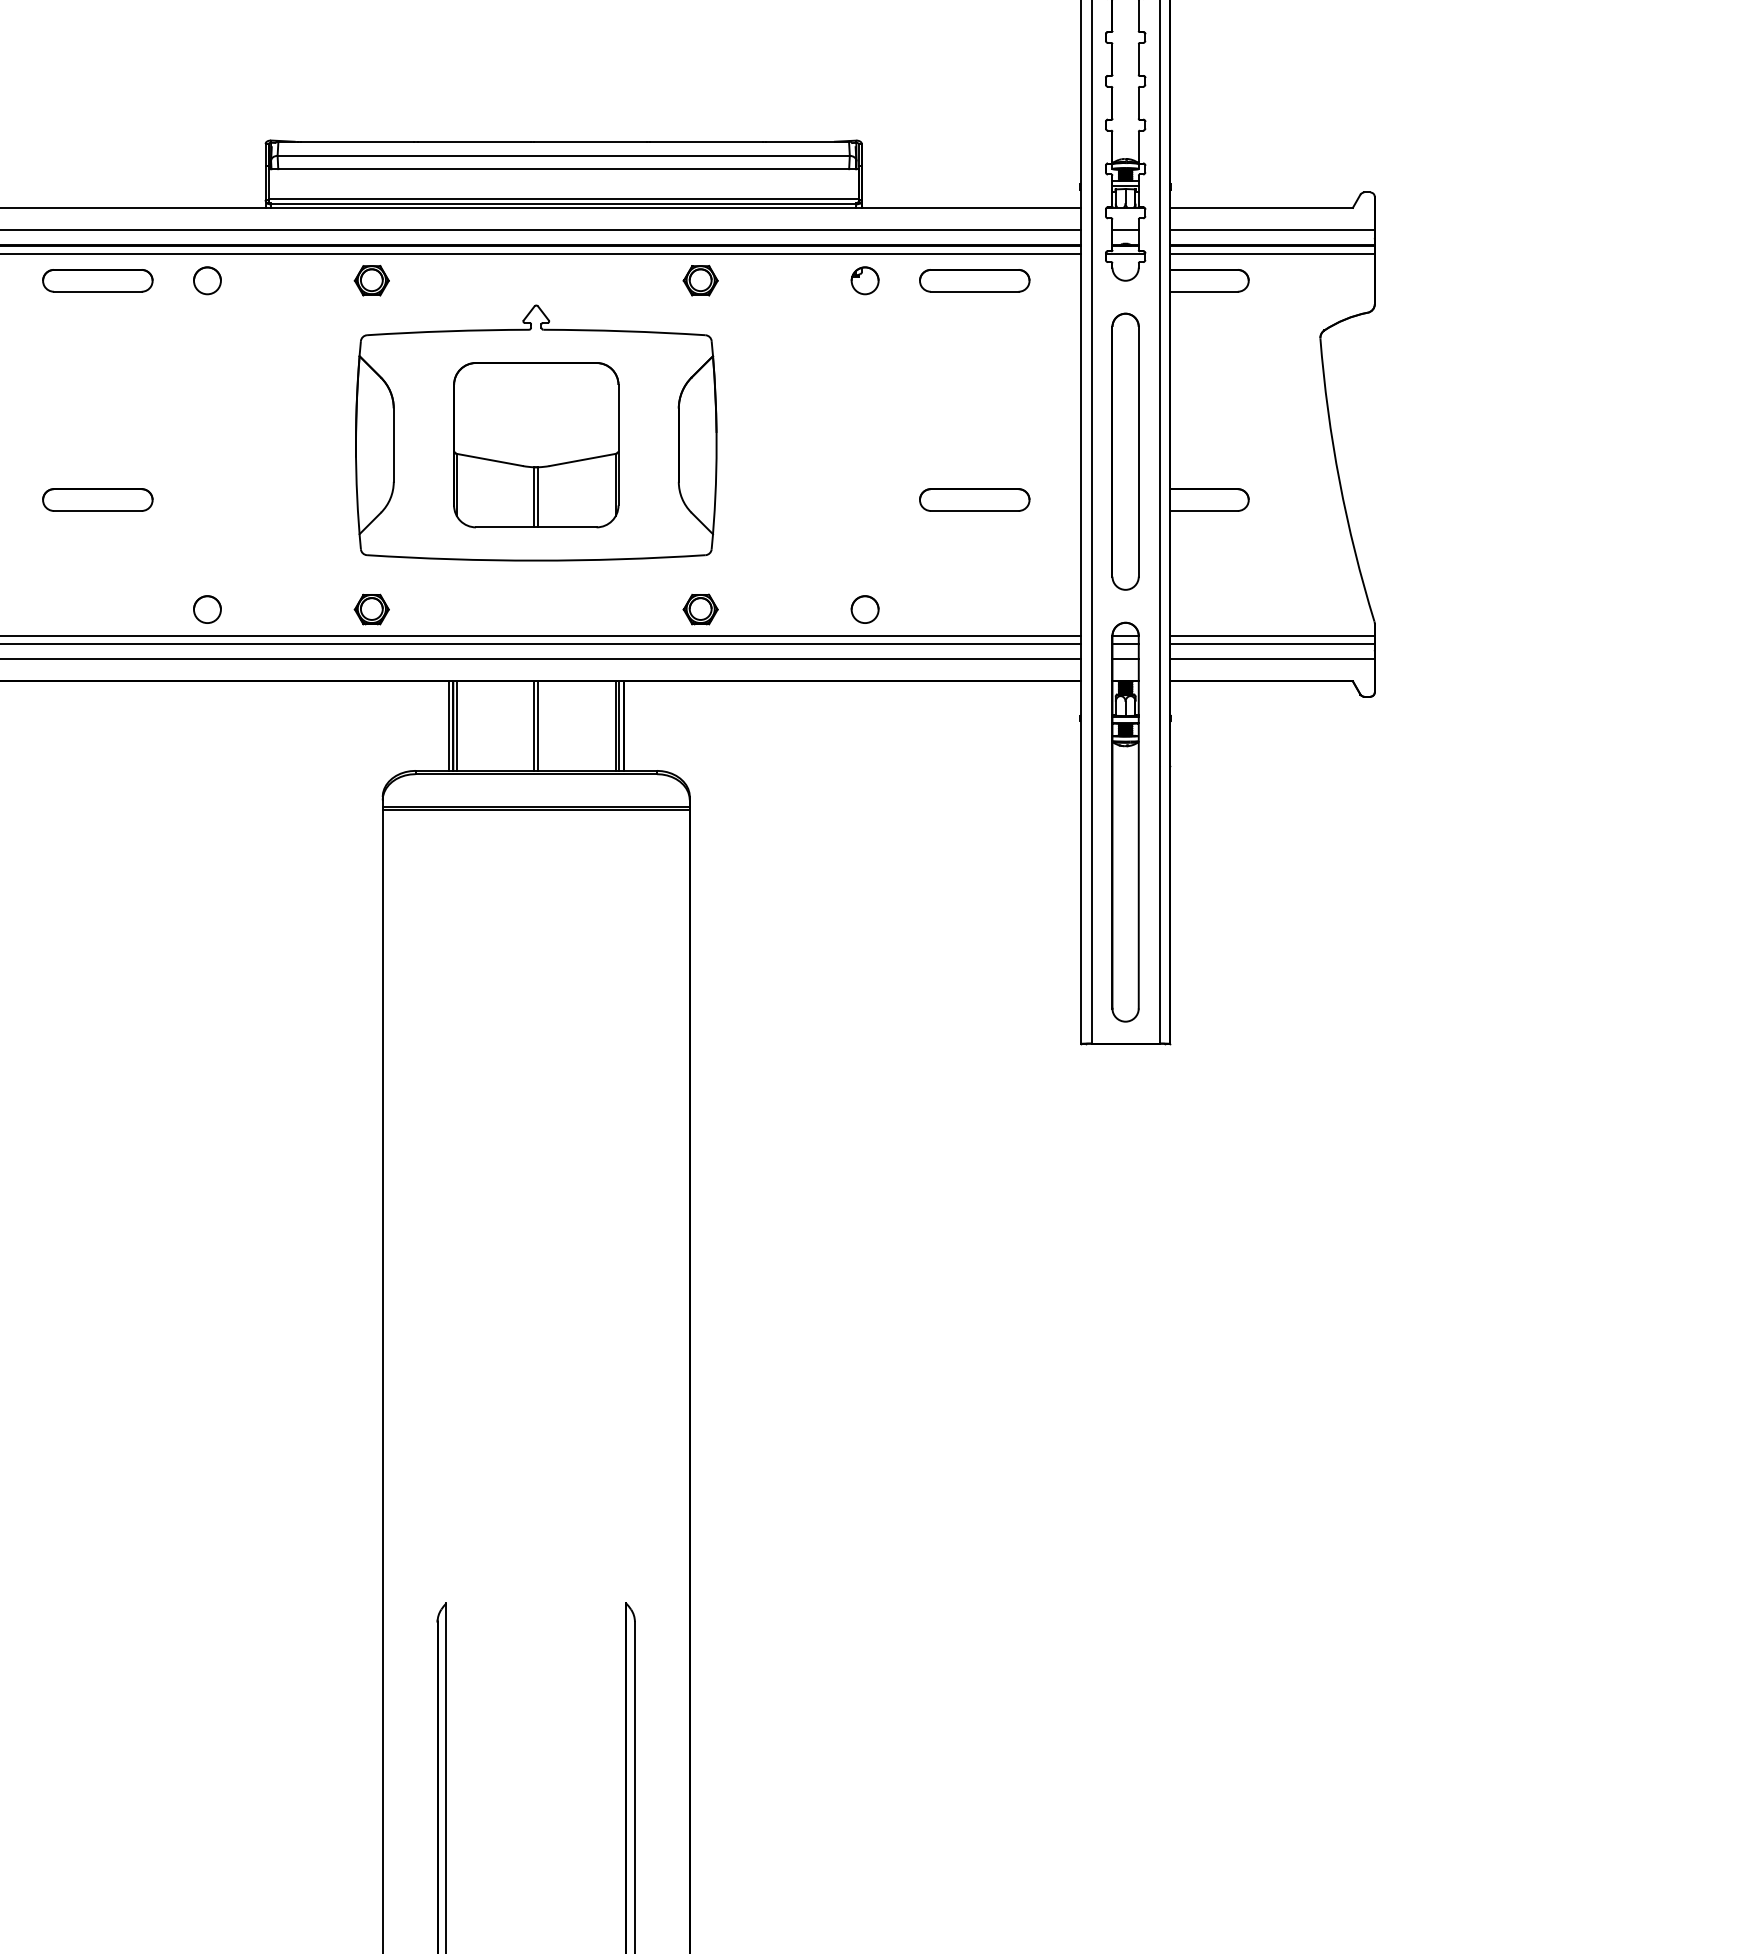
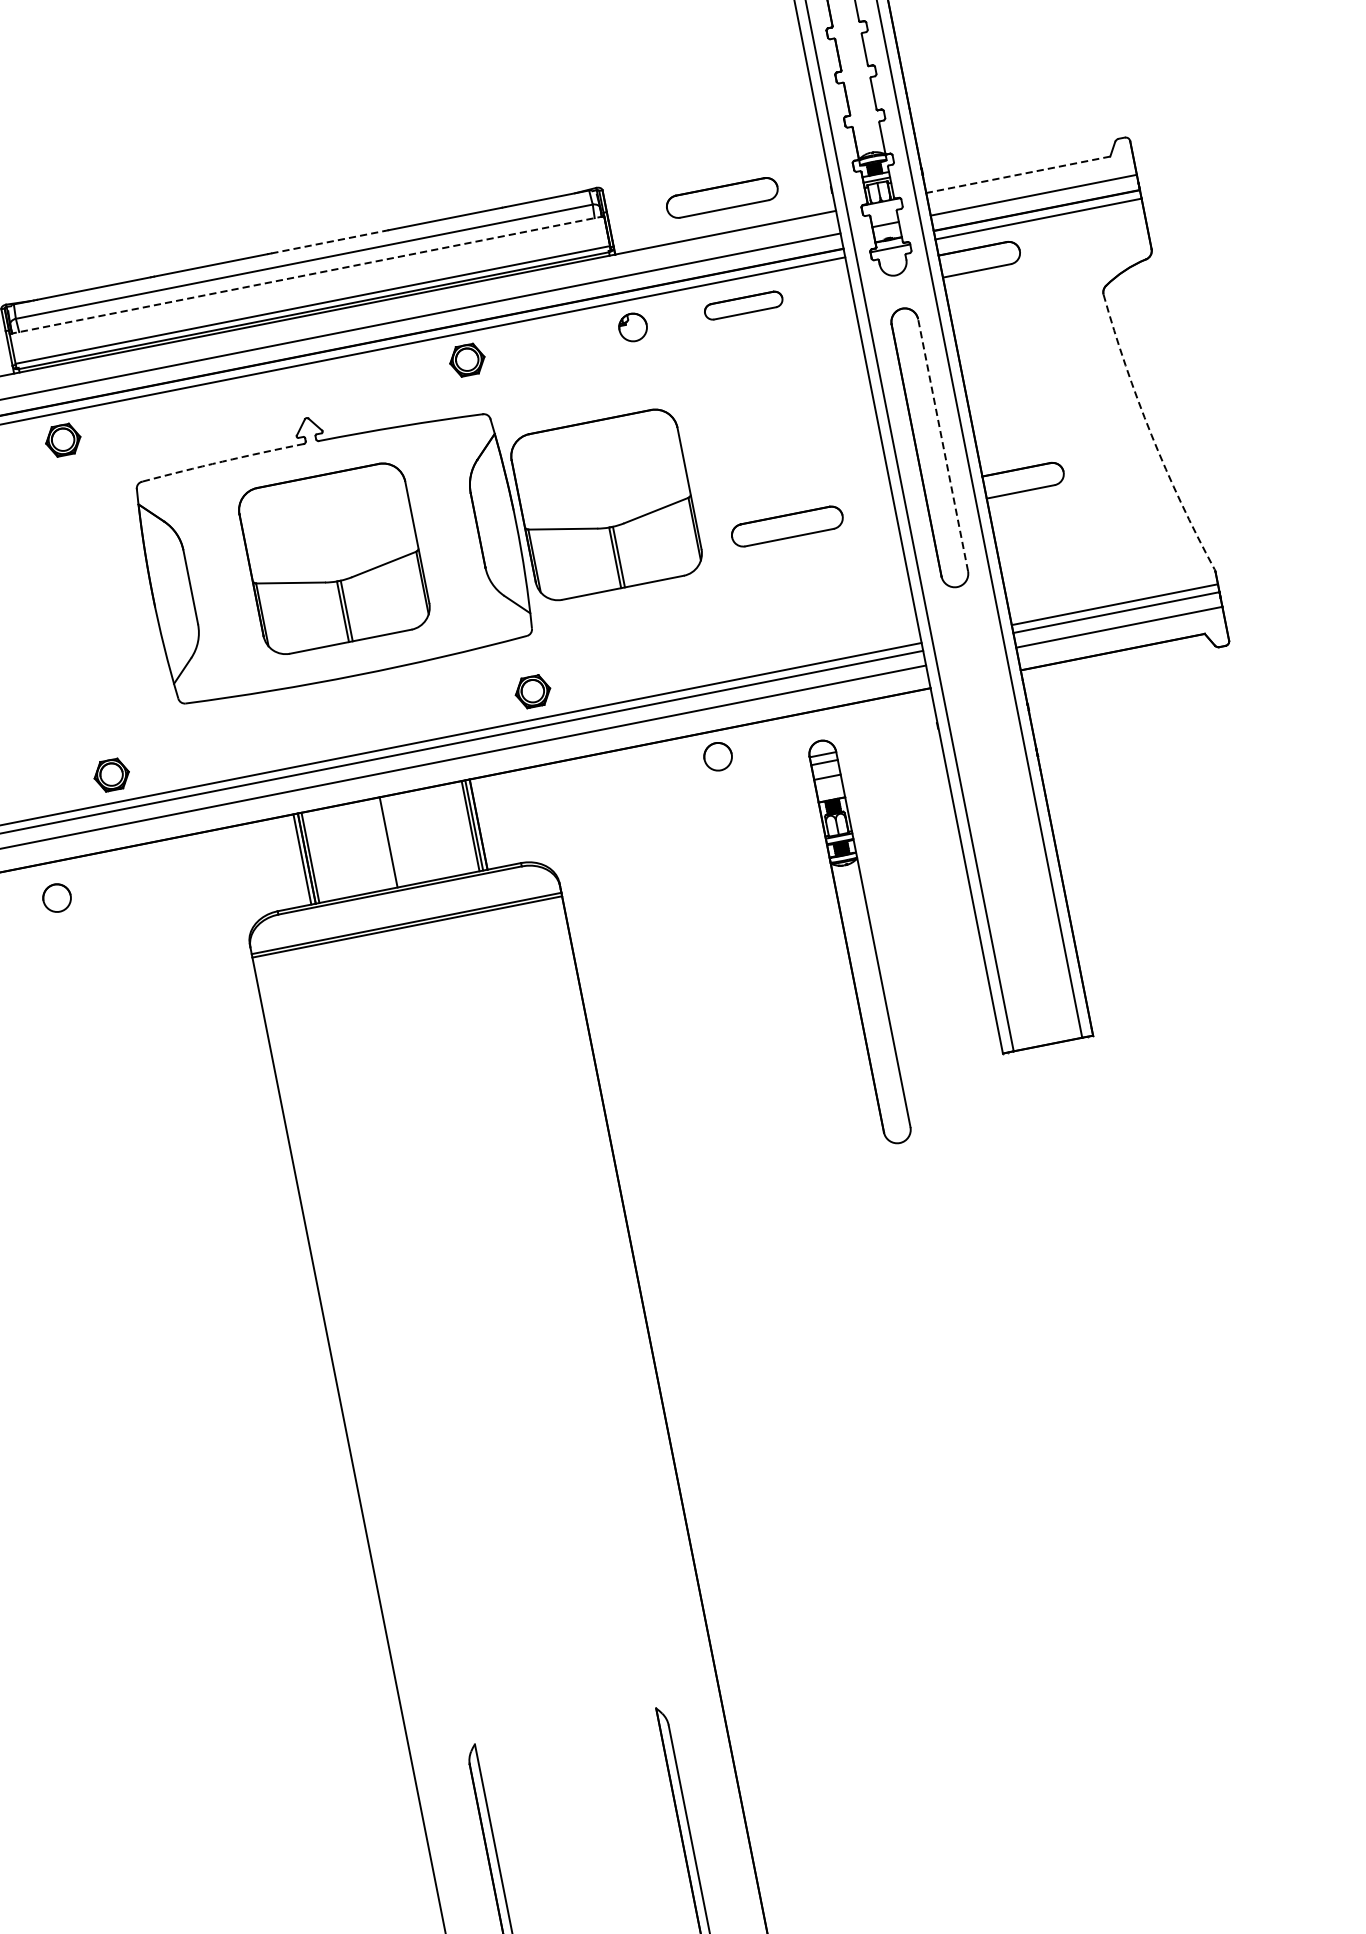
line: (590, 141) -> (328, 241), solid -> dashed
line: (563, 169) -> (306, 275), solid -> dashed
part: (974, 173) -> (721, 197), added
line: (1261, 207) -> (1018, 174), solid -> dashed
part: (371, 280) -> (62, 440), moved
part: (974, 280) -> (743, 305), size x0.7
arc: (447, 331) -> (222, 461), solid -> dashed
part: (806, 445) -> (606, 505), added
line: (1138, 451) -> (942, 444), solid -> dashed
arc: (1339, 481) -> (1151, 435), solid -> dashed
circle: (207, 609) -> (57, 897), moved
part: (371, 609) -> (111, 775), moved
part: (864, 609) -> (717, 756), moved
line: (538, 725) -> (392, 840), removed
part: (1125, 821) -> (859, 941), moved

